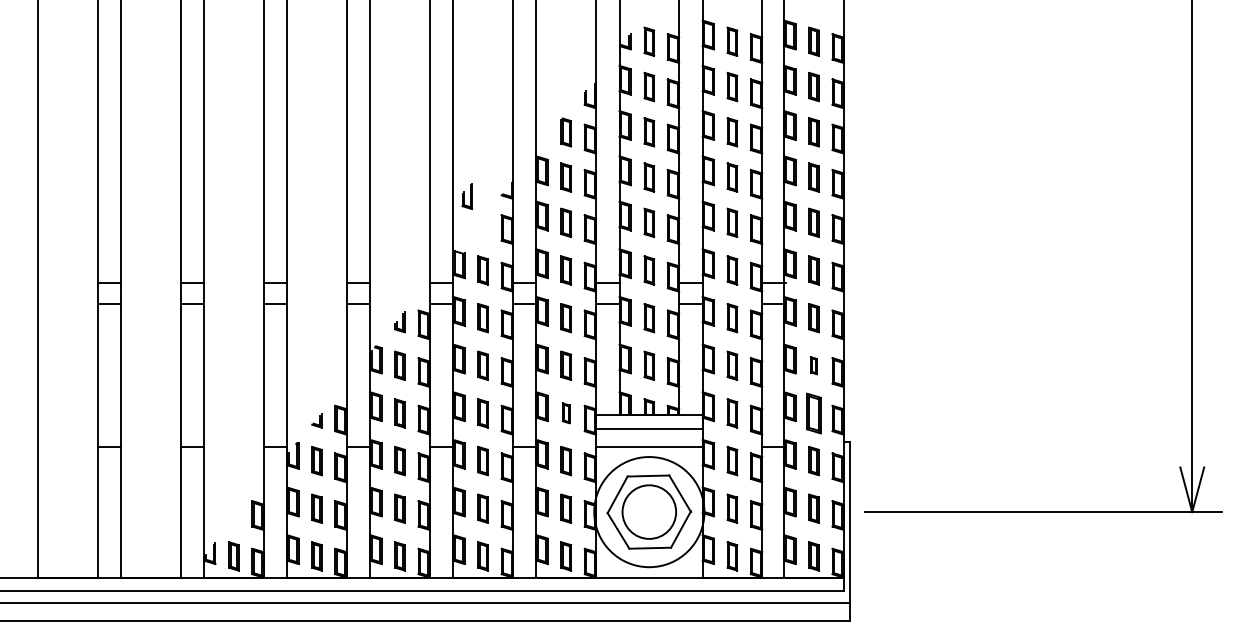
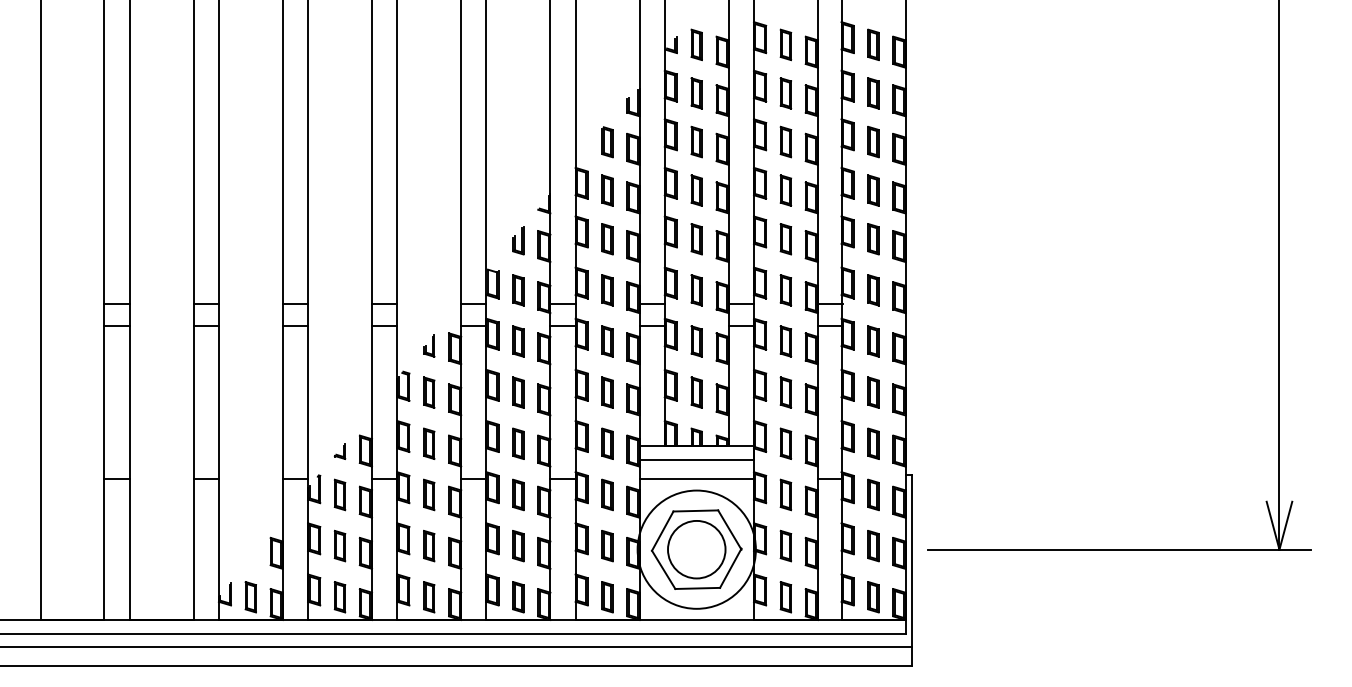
part: (467, 196) -> (518, 240), moved
part: (814, 365) -> (873, 392), size x1.67
part: (566, 413) -> (607, 443), size x1.43
part: (814, 413) -> (873, 443), size x0.71

